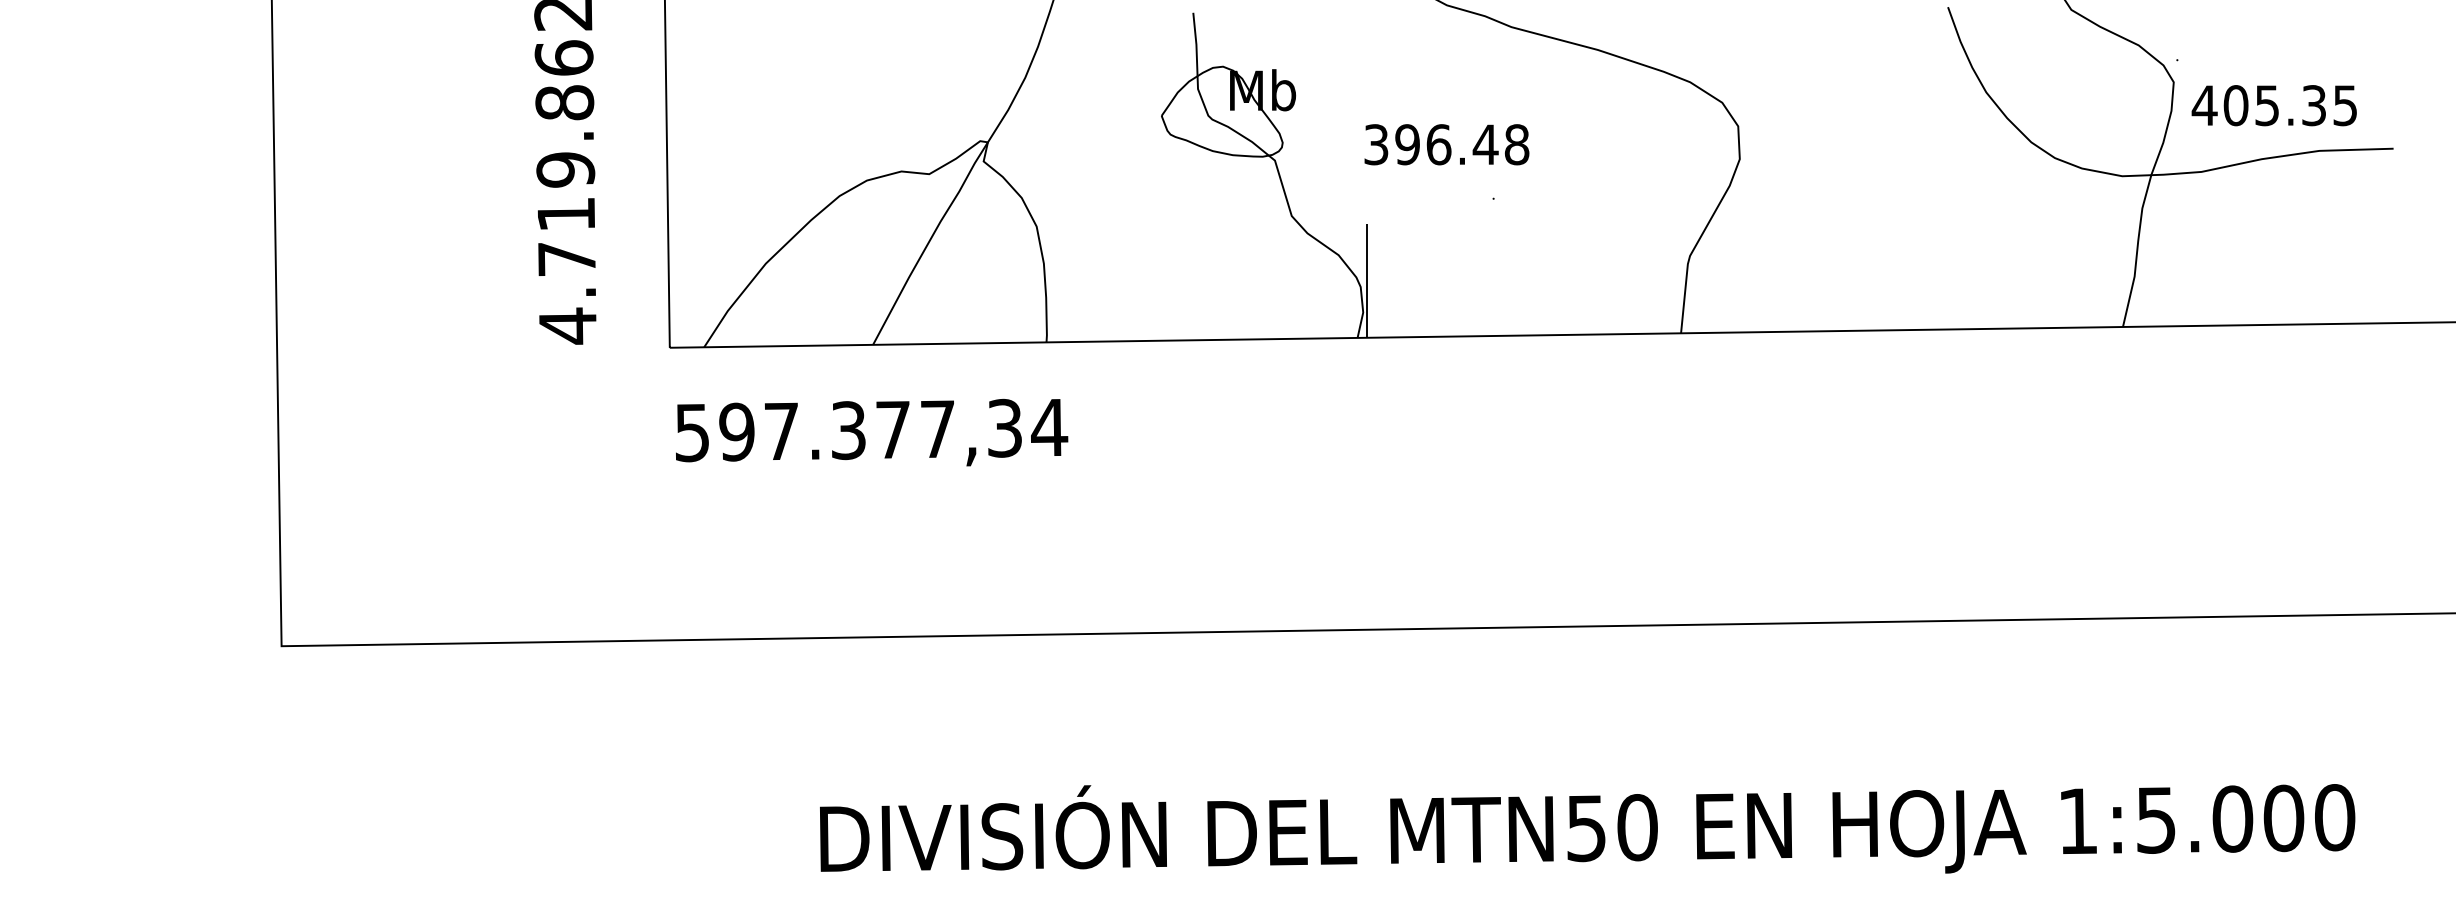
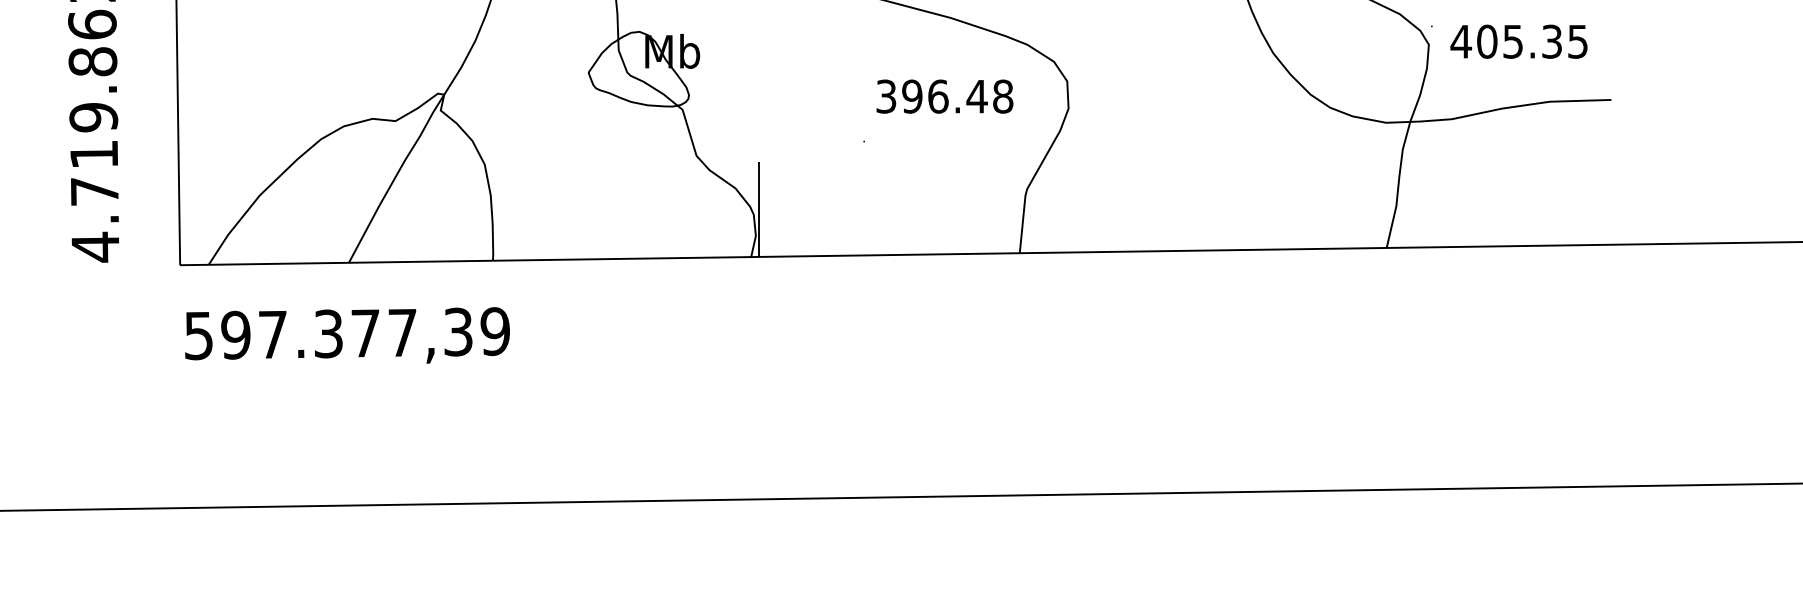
text: (2273, 105) -> (1518, 41), moved
text: (1446, 144) -> (944, 96), moved
text: (1049, 427) -> (495, 331), 597.377,34 -> 597.377,39

